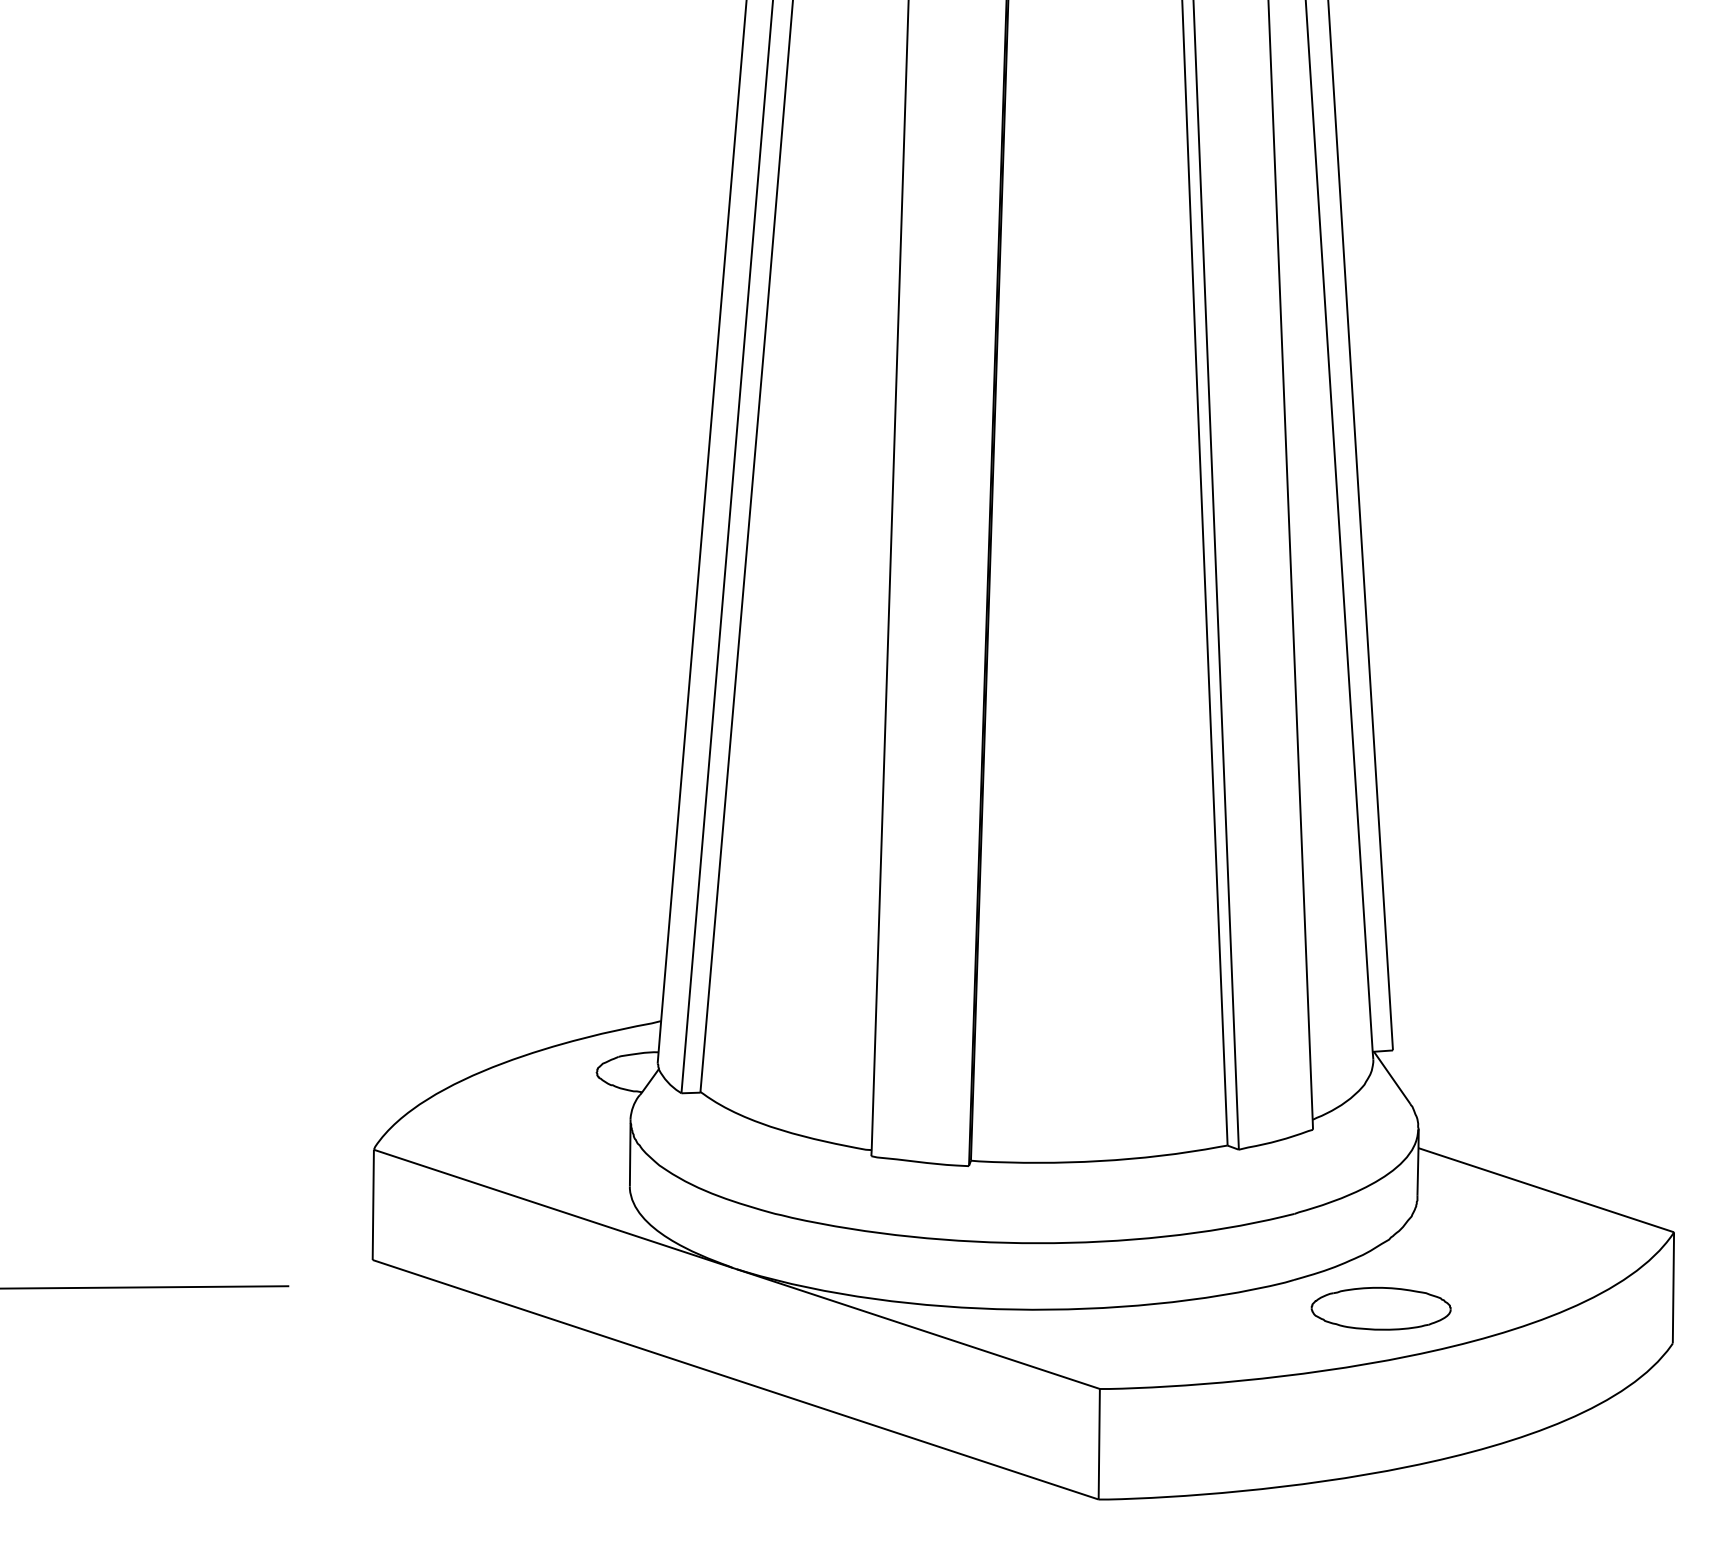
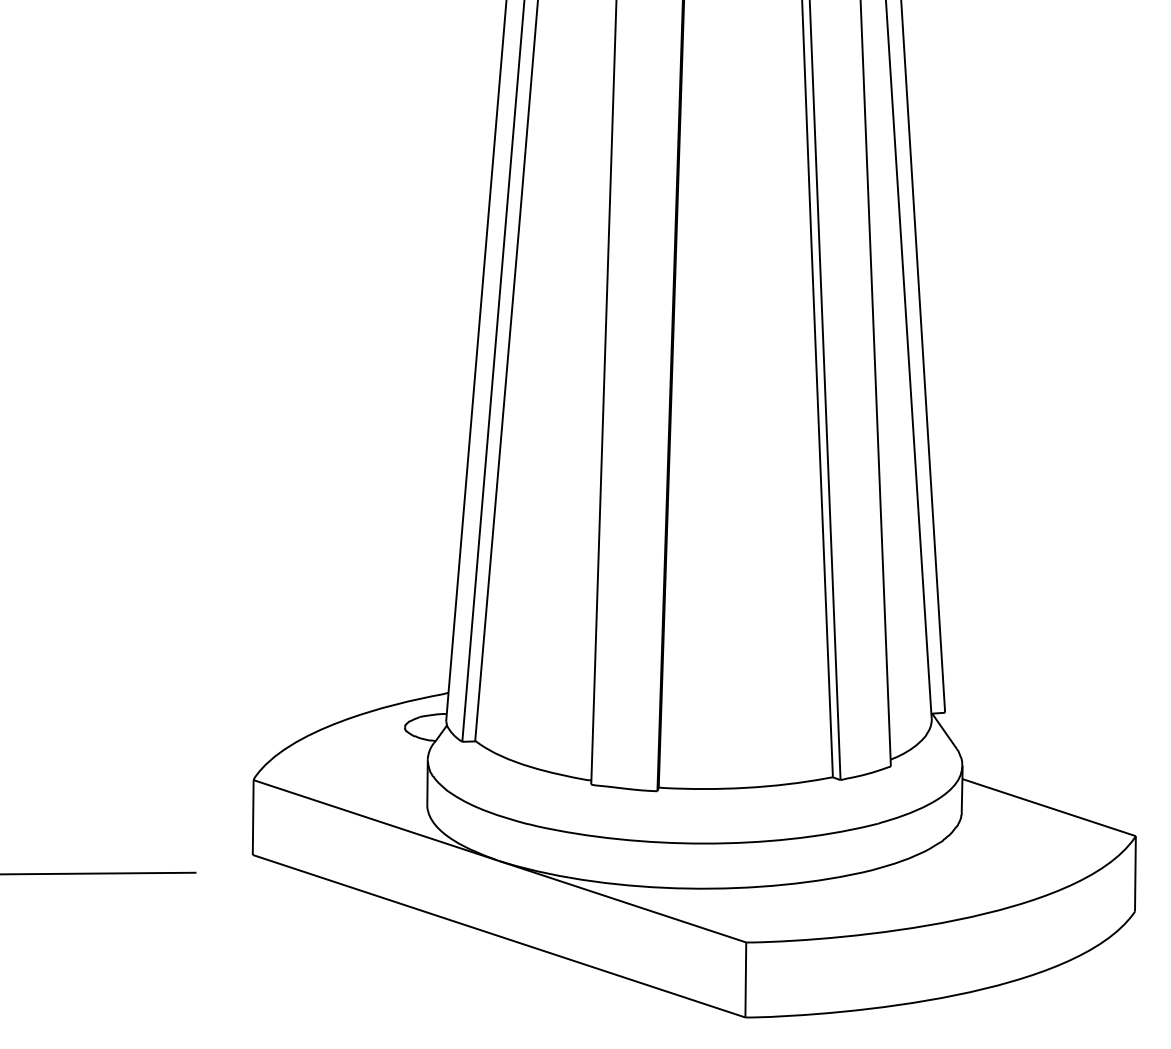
part: (1381, 1309) -> (937, 888), removed

